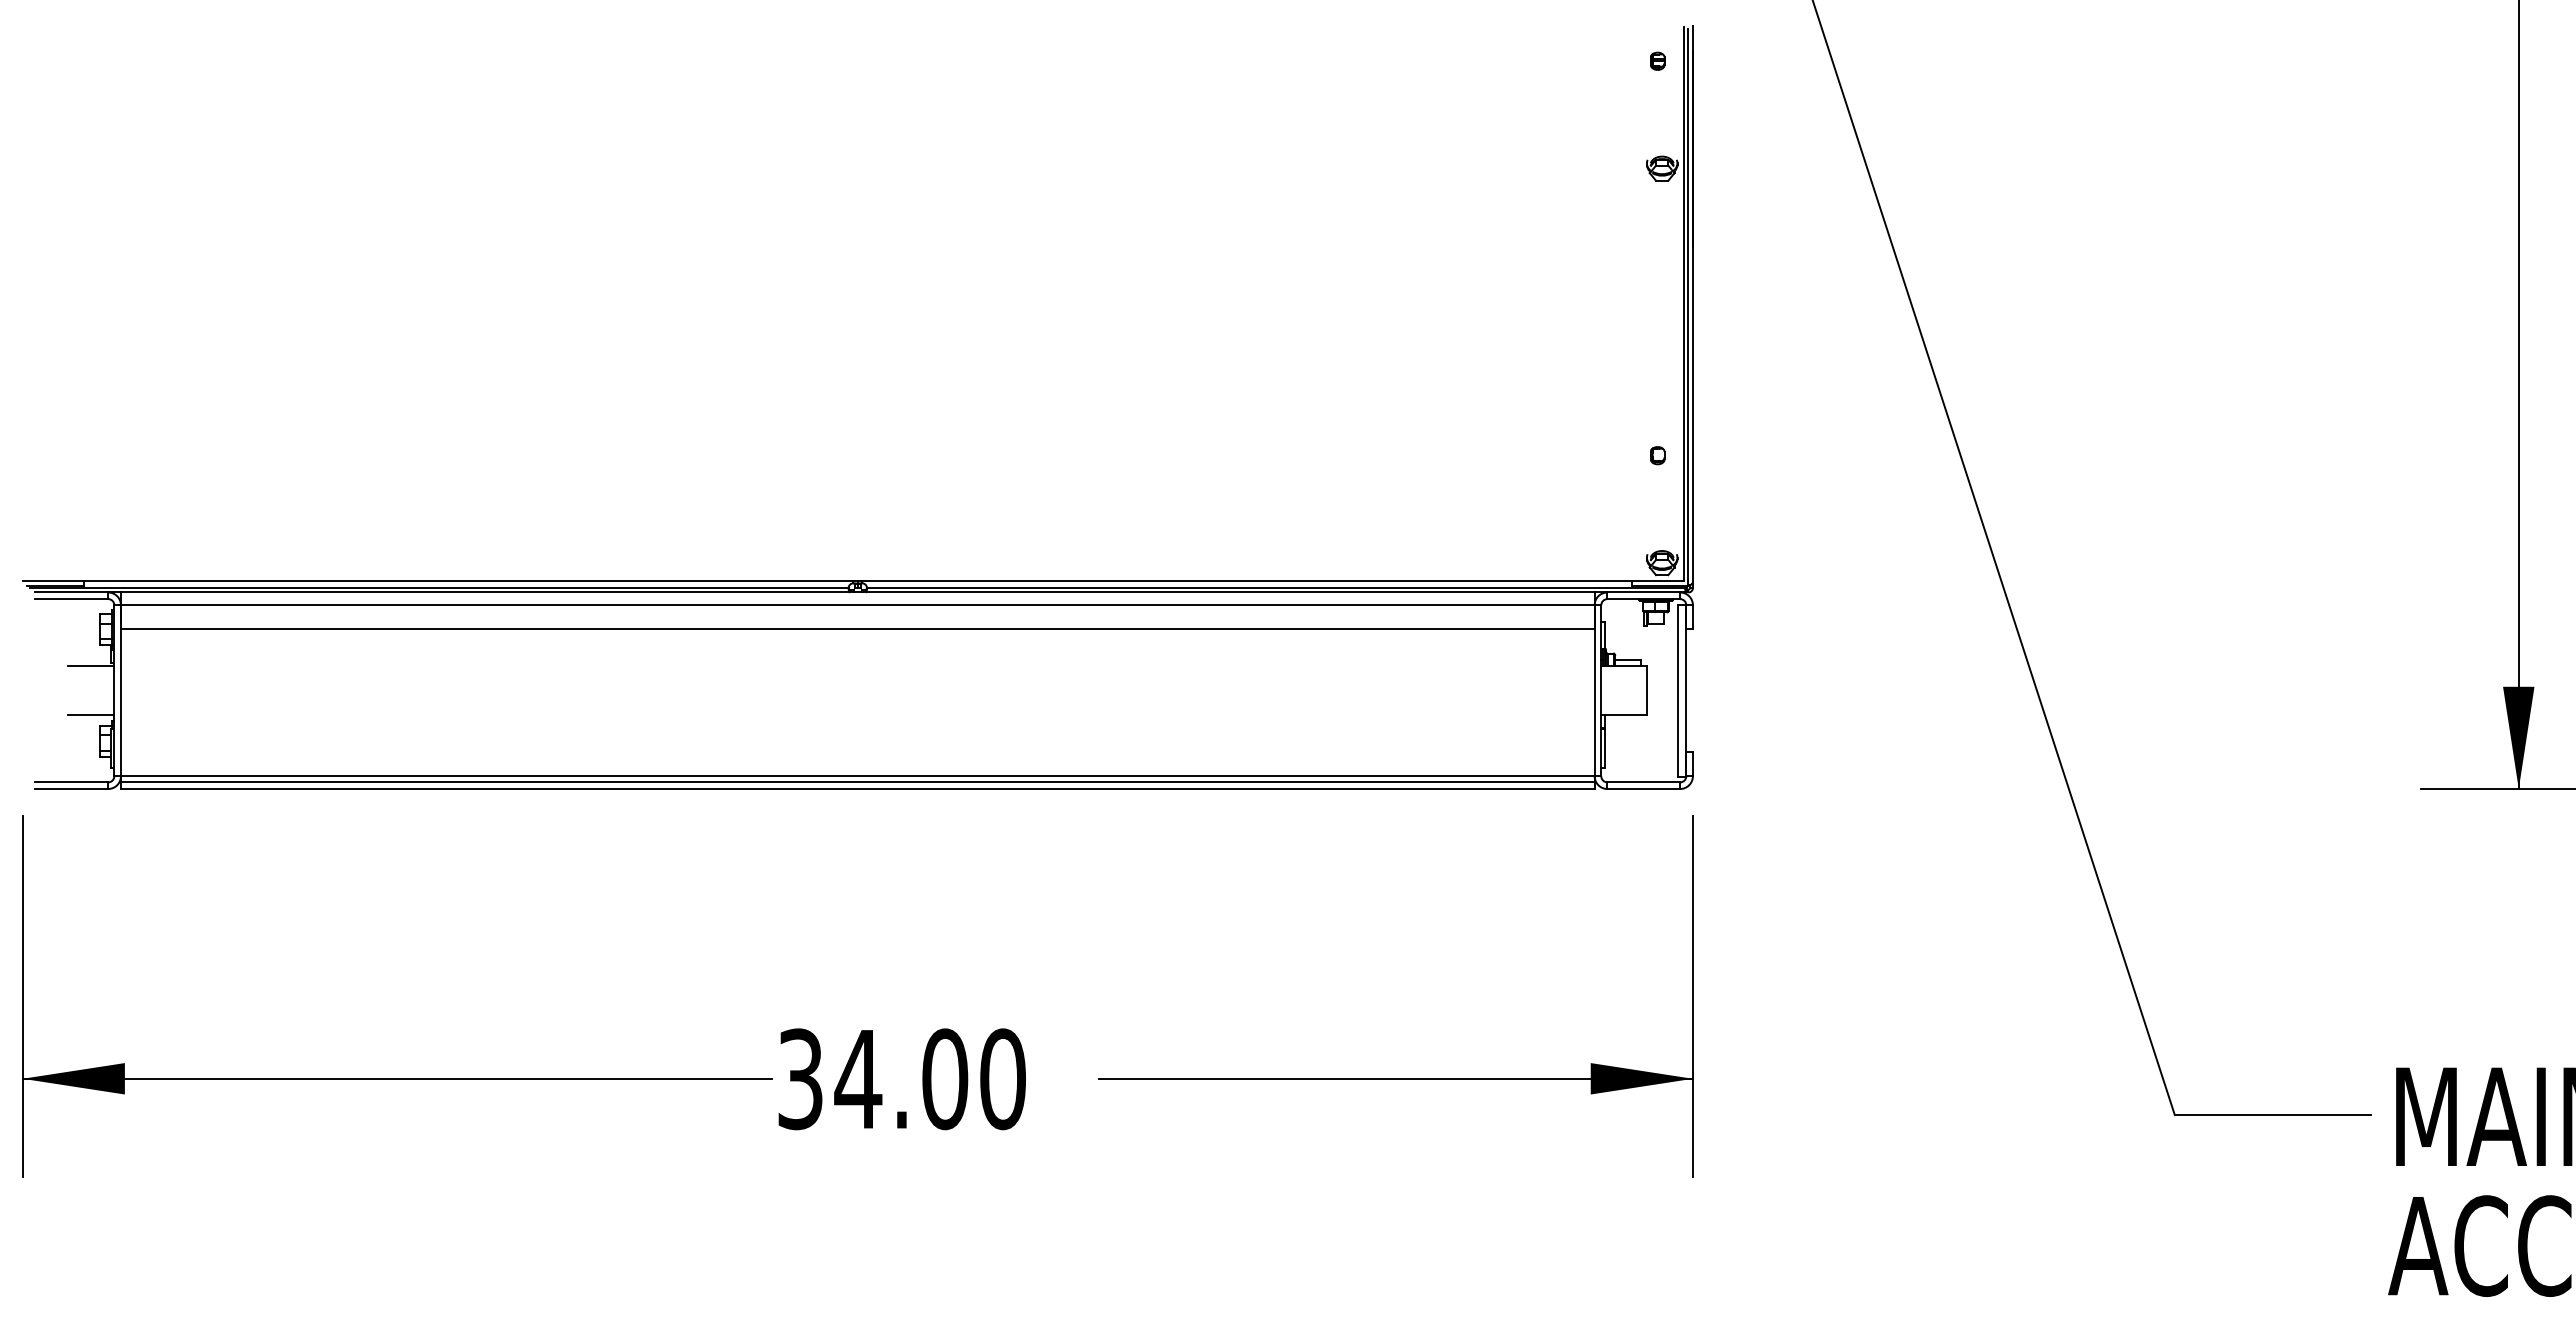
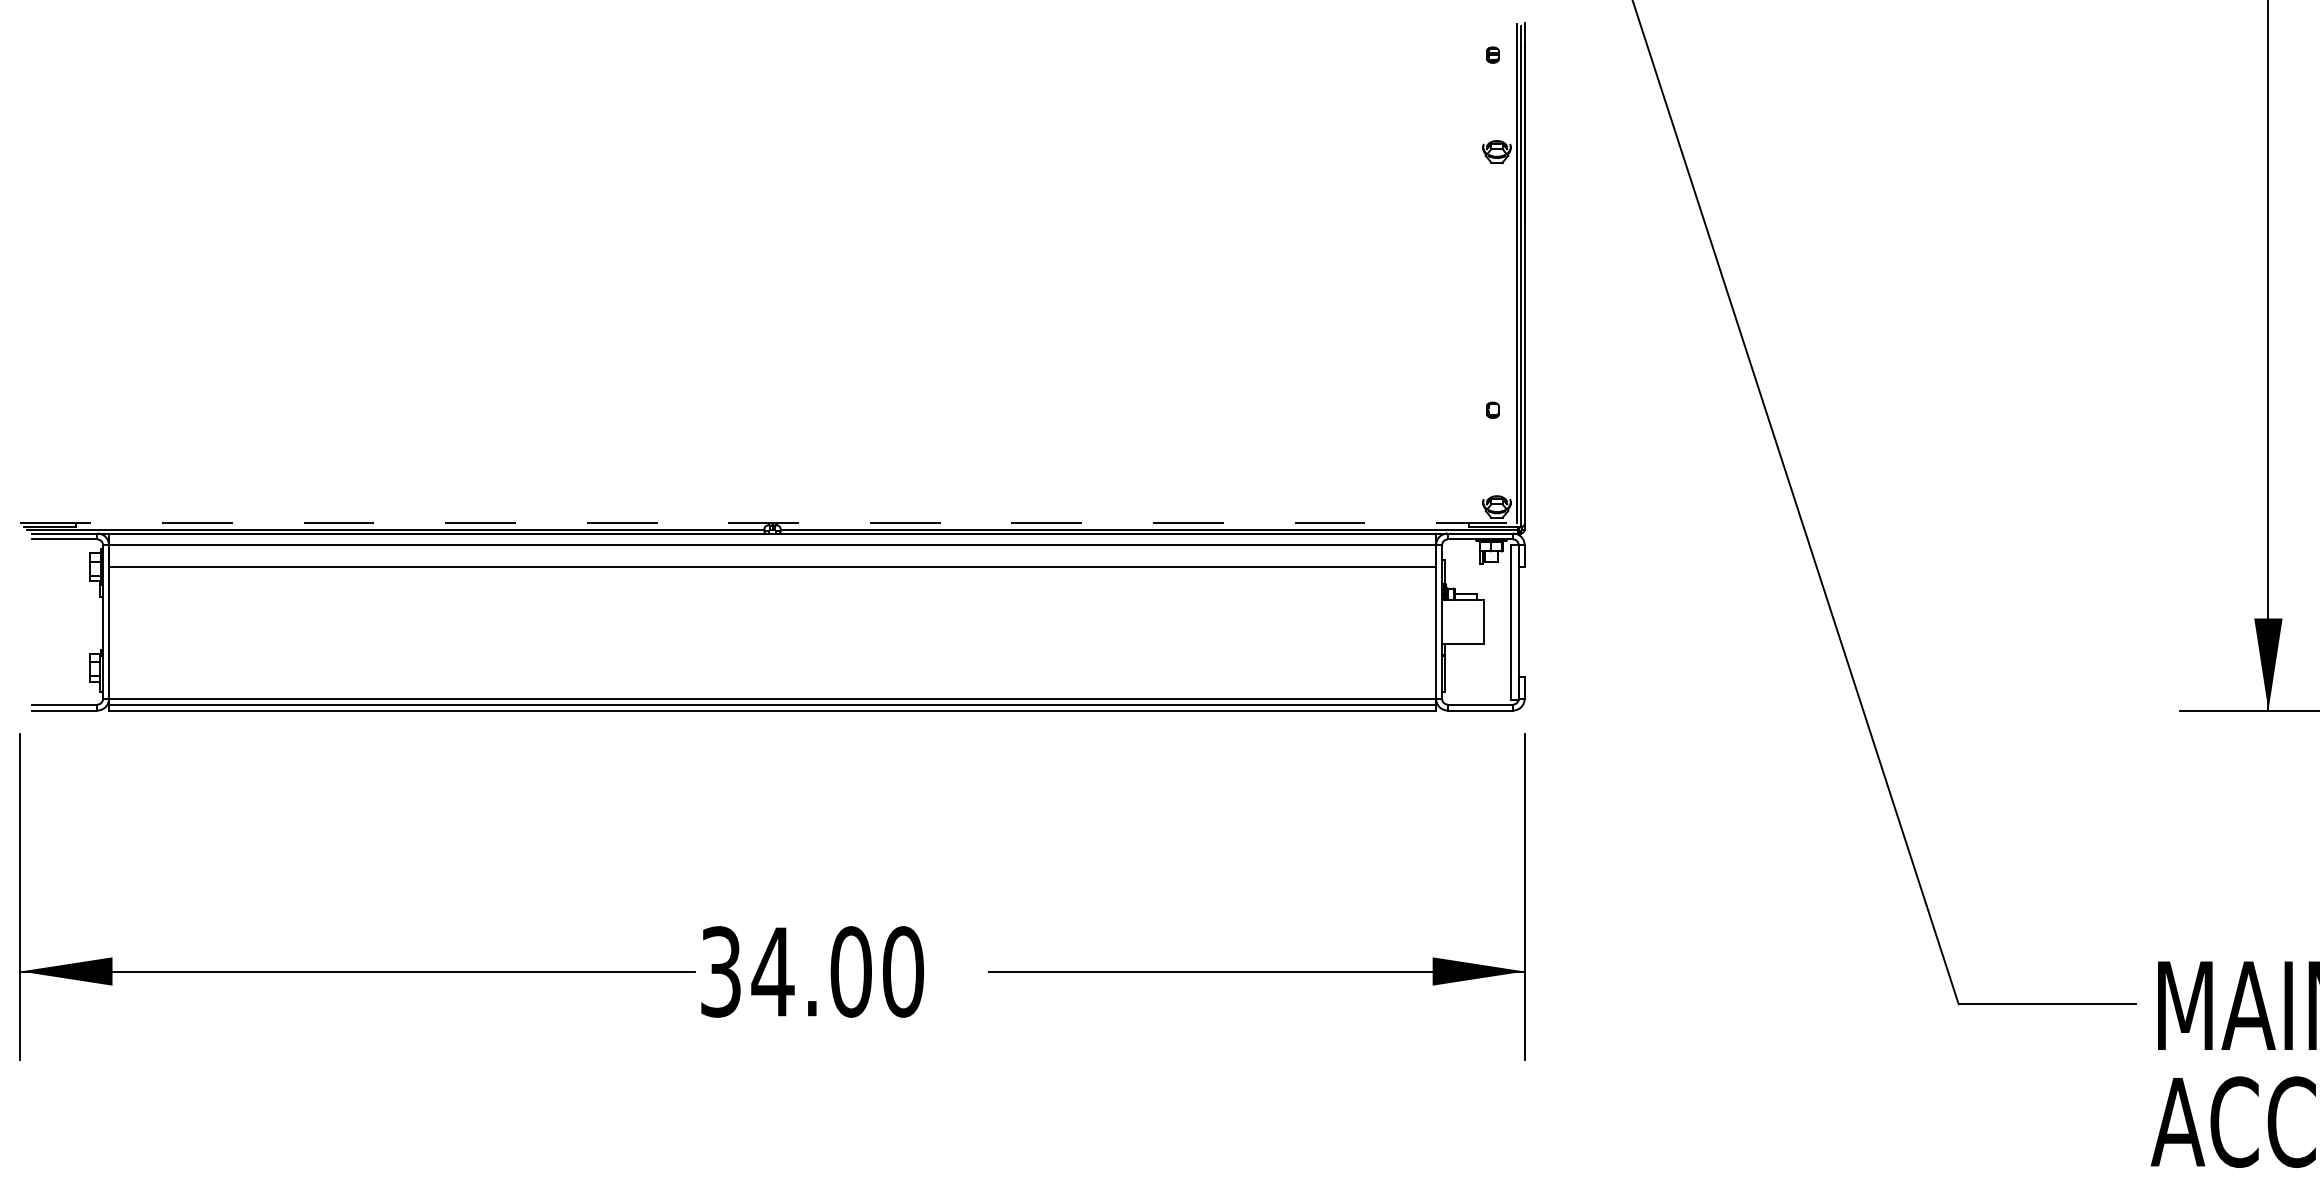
line: (853, 581) -> (768, 523), solid -> dashed
line: (91, 666) -> (82, 600), removed
line: (91, 715) -> (82, 644), removed

